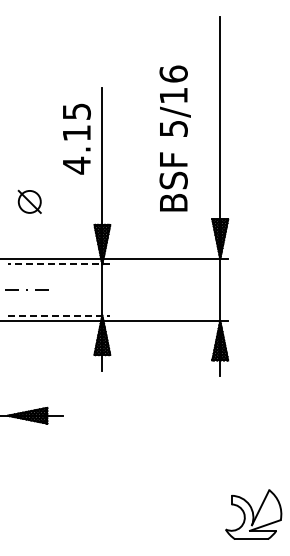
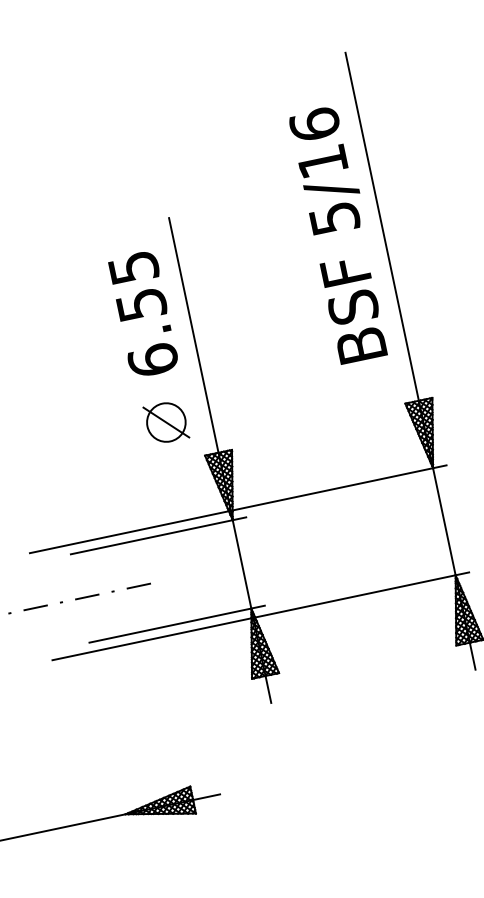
text: (174, 138) -> (339, 234), moved
text: (76, 149) -> (146, 332), 4.15 -> 6.55
part: (29, 201) -> (165, 421), moved
line: (58, 264) -> (157, 536), dashed -> solid
line: (59, 315) -> (177, 623), dashed -> solid

